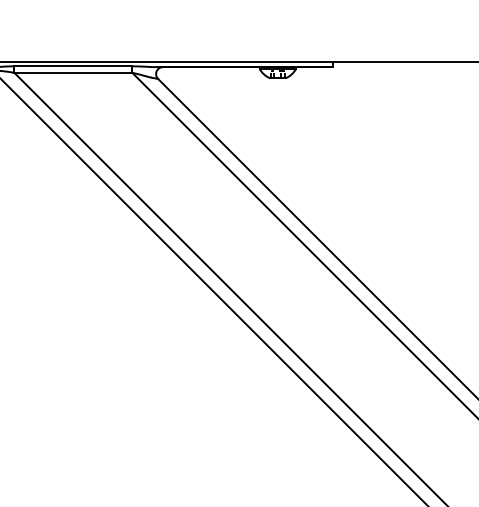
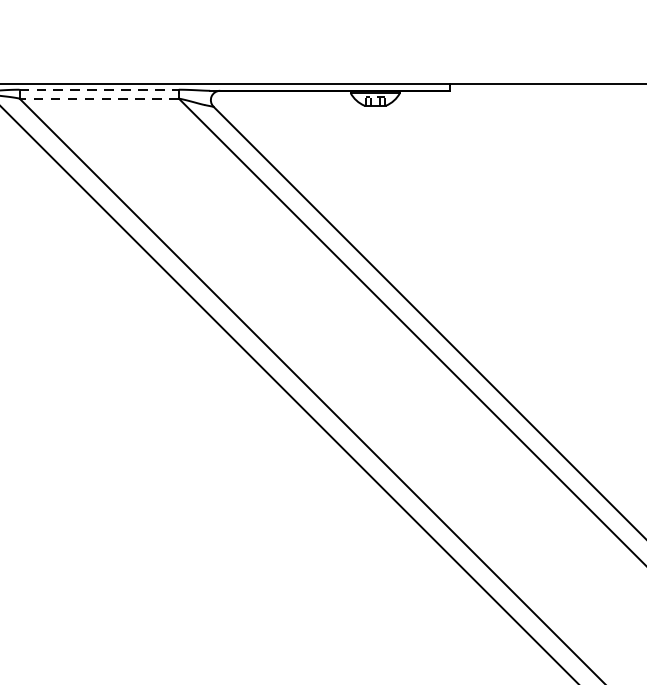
line: (73, 66) -> (99, 89), solid -> dashed
line: (73, 72) -> (99, 98), solid -> dashed

